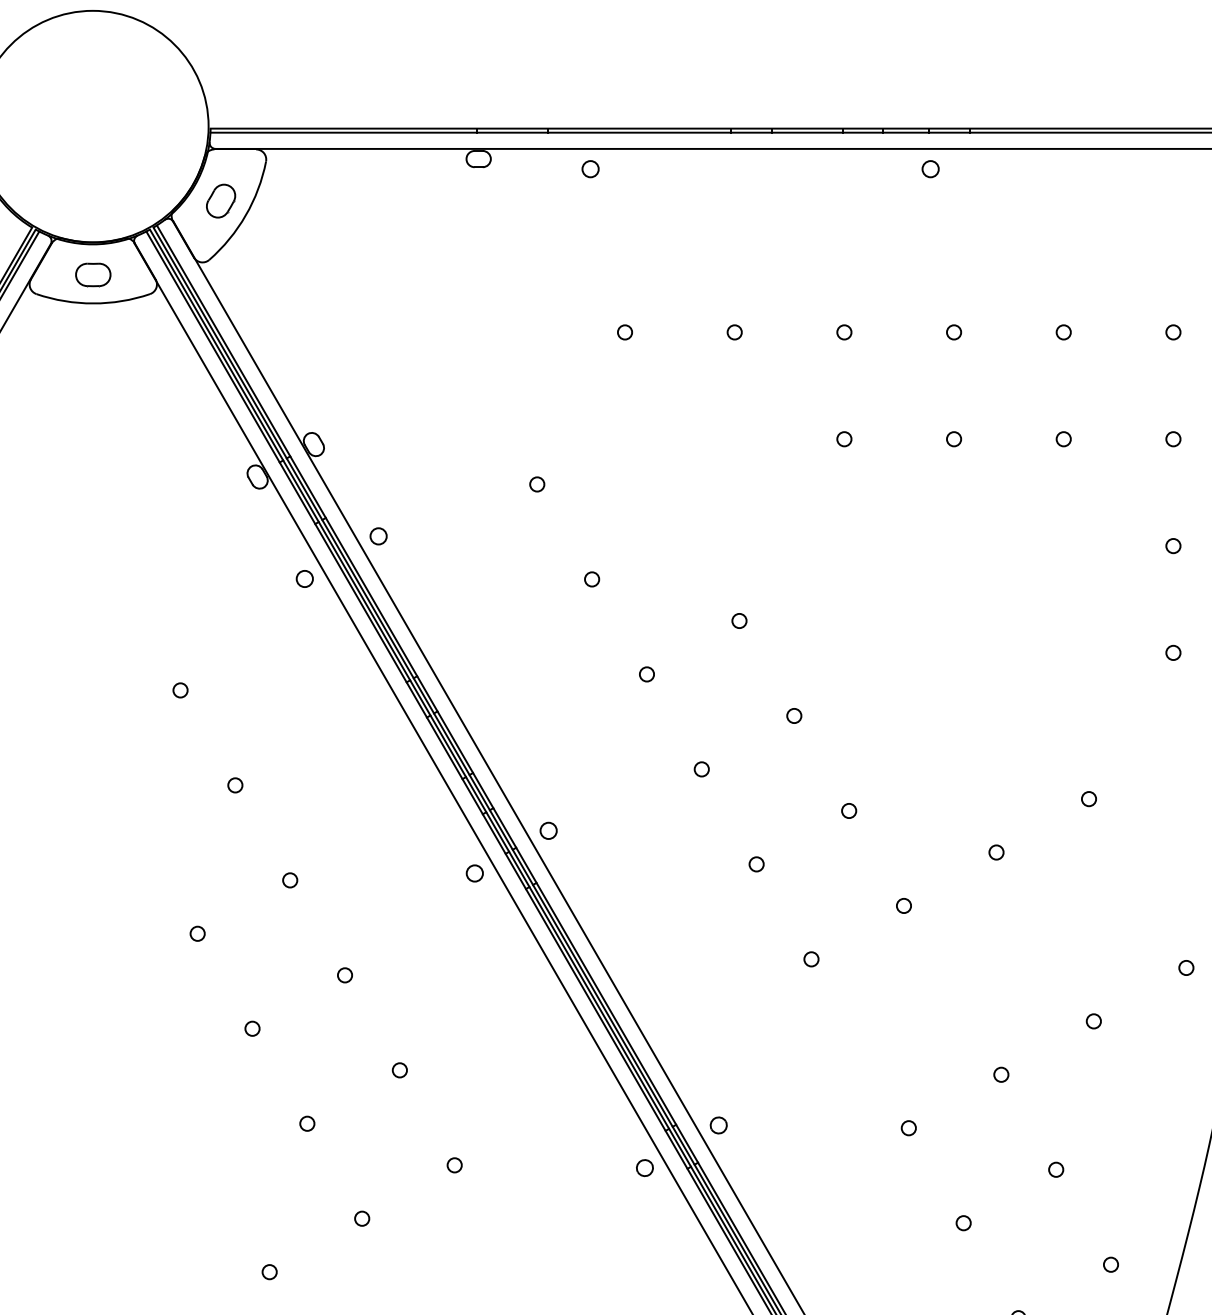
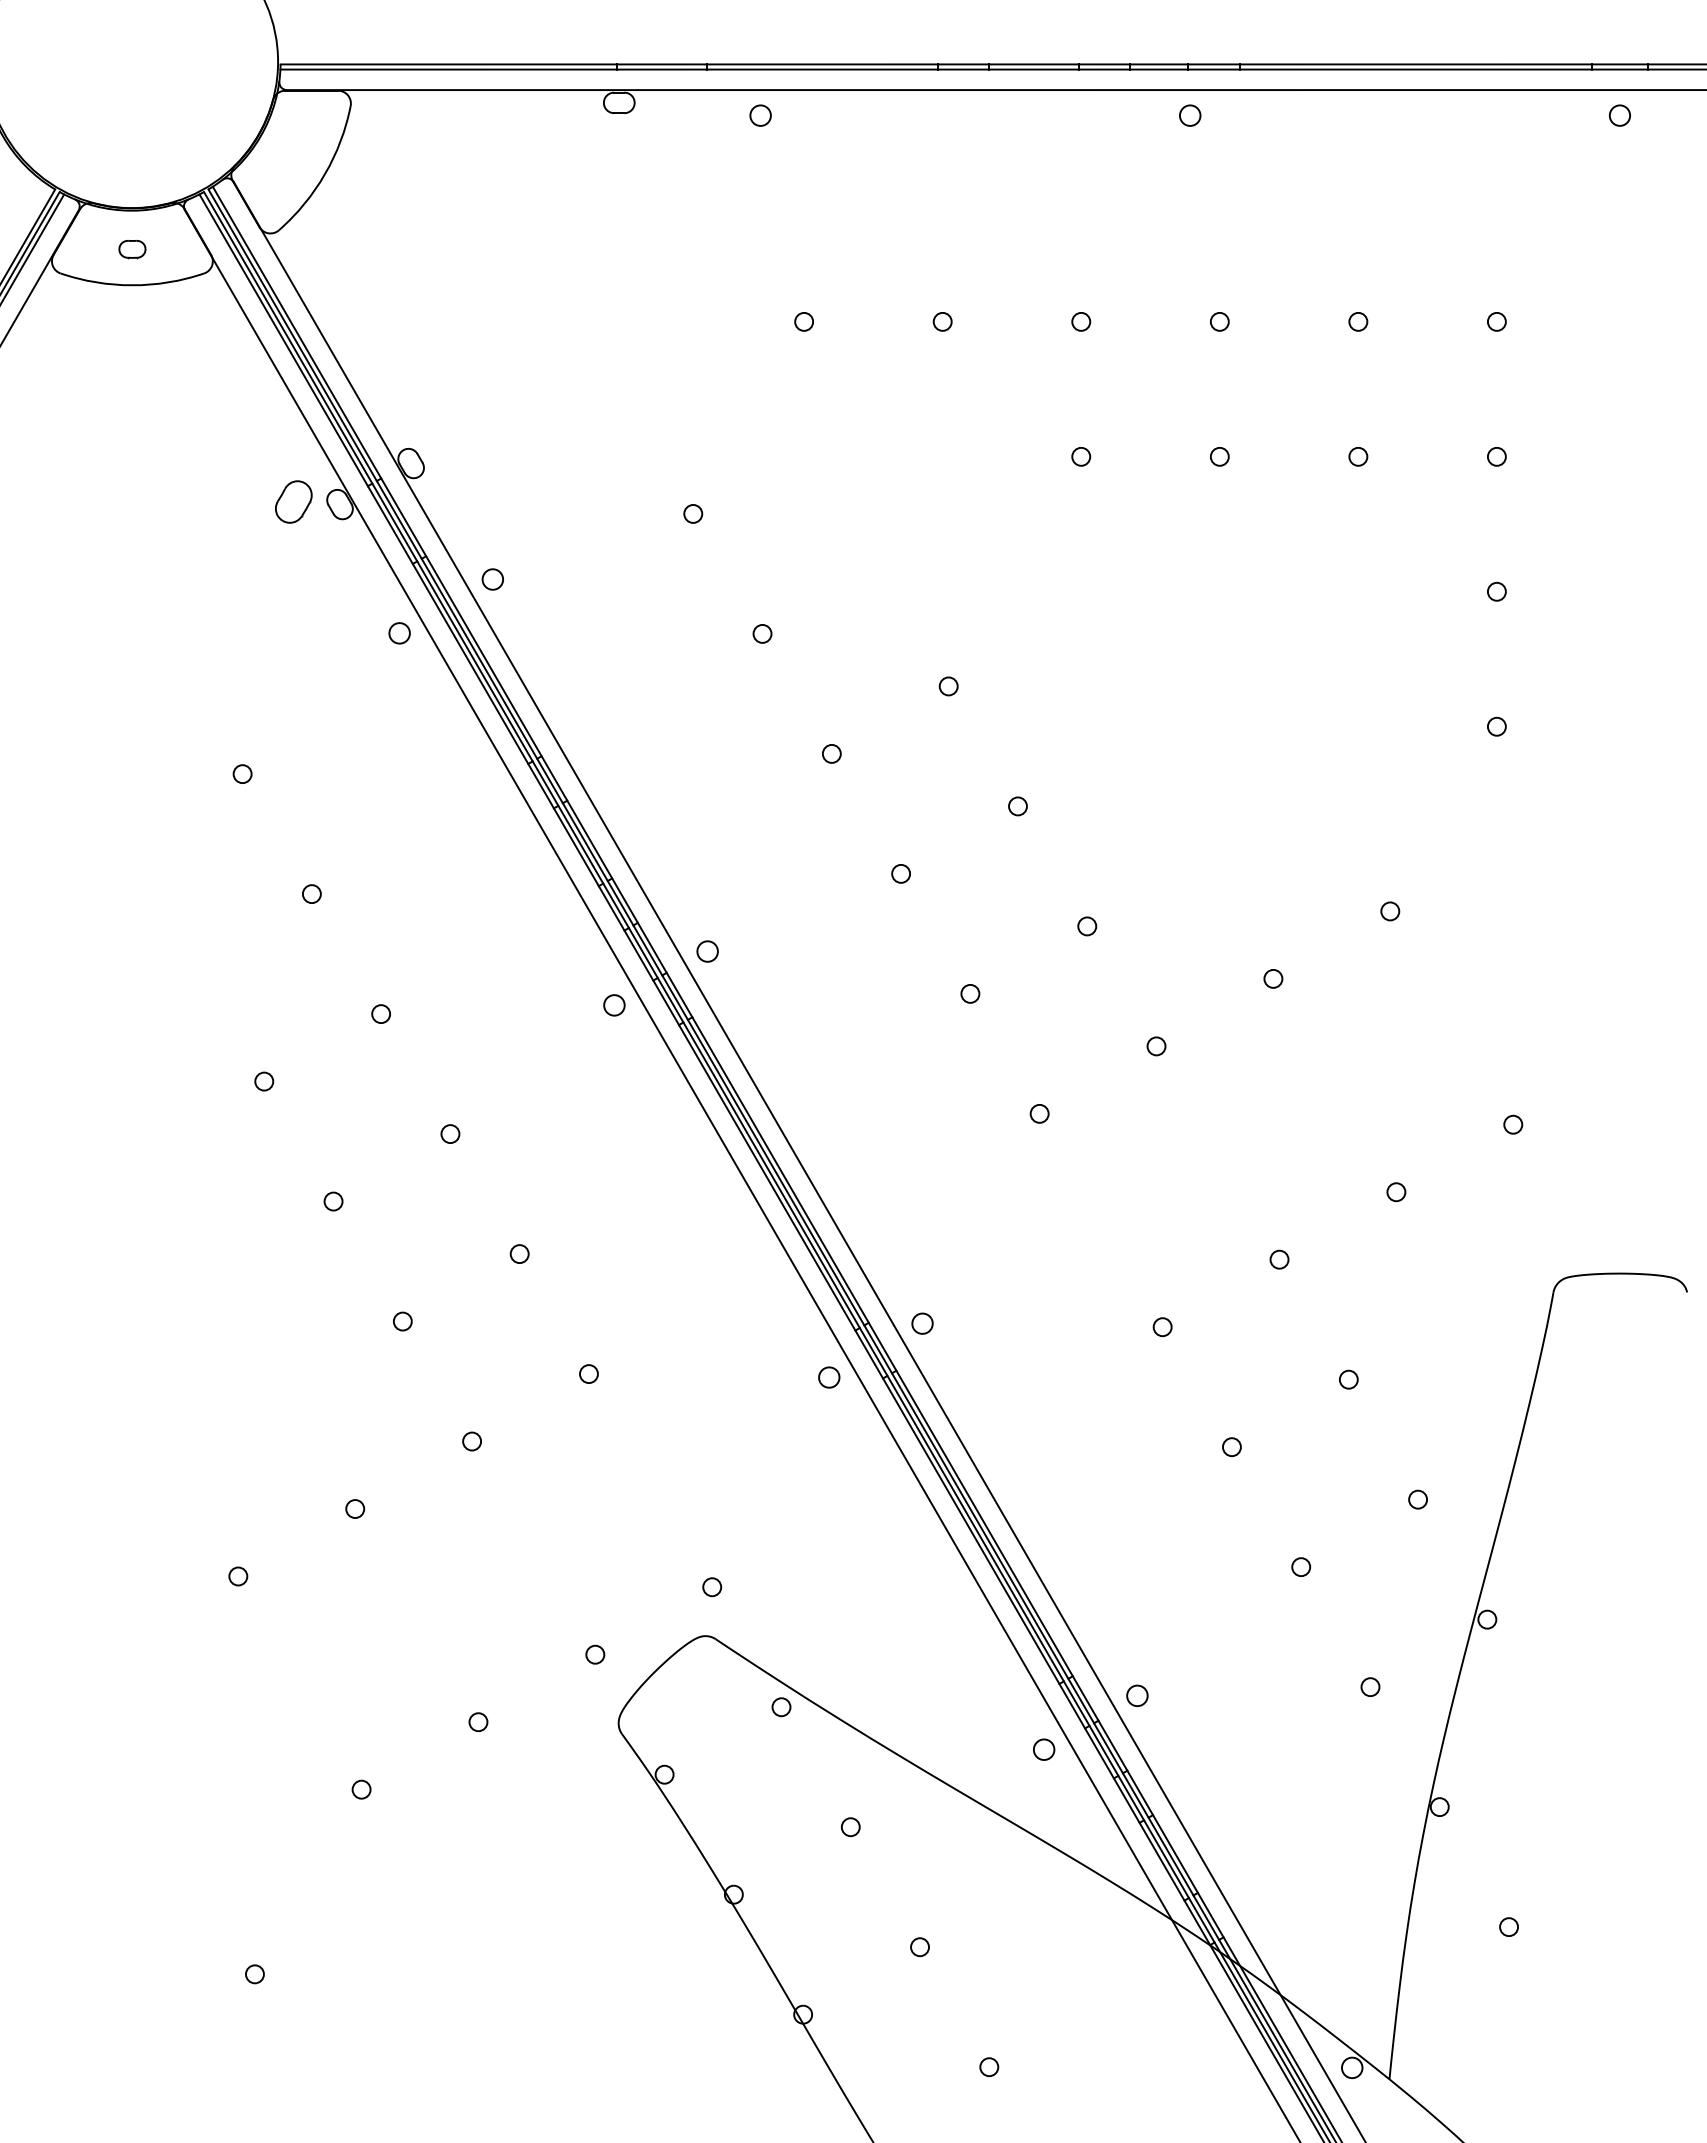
part: (220, 200) -> (293, 501), moved
part: (93, 275) -> (132, 249), size x0.6

